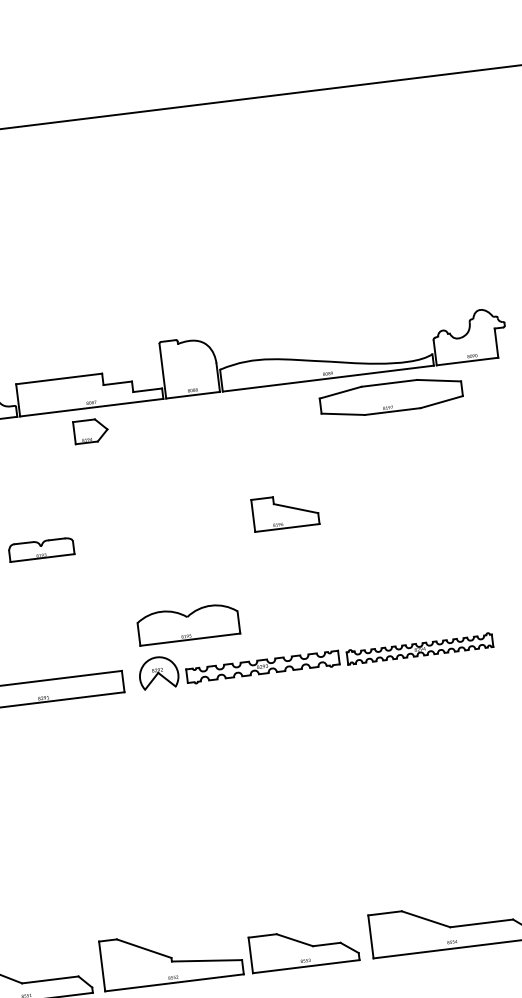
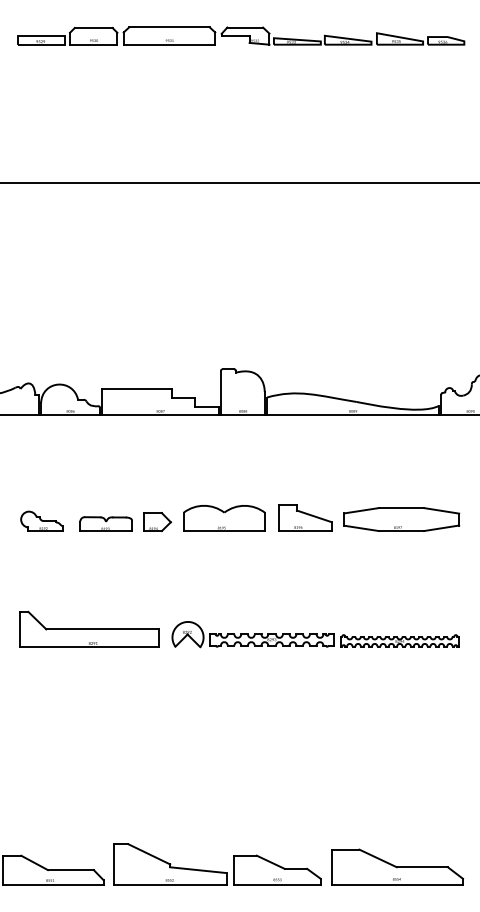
part: (391, 397) -> (401, 519), moved
part: (90, 430) -> (157, 521), moved
part: (188, 624) -> (224, 518), moved

